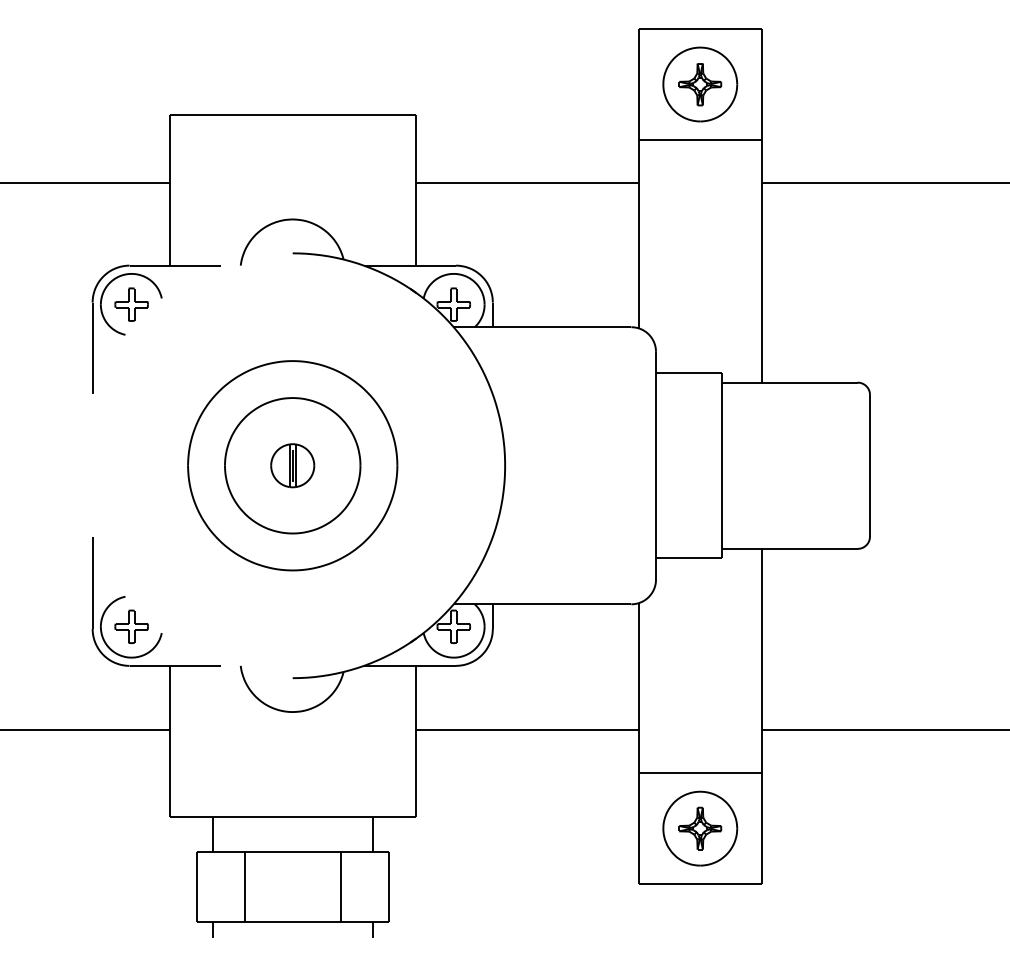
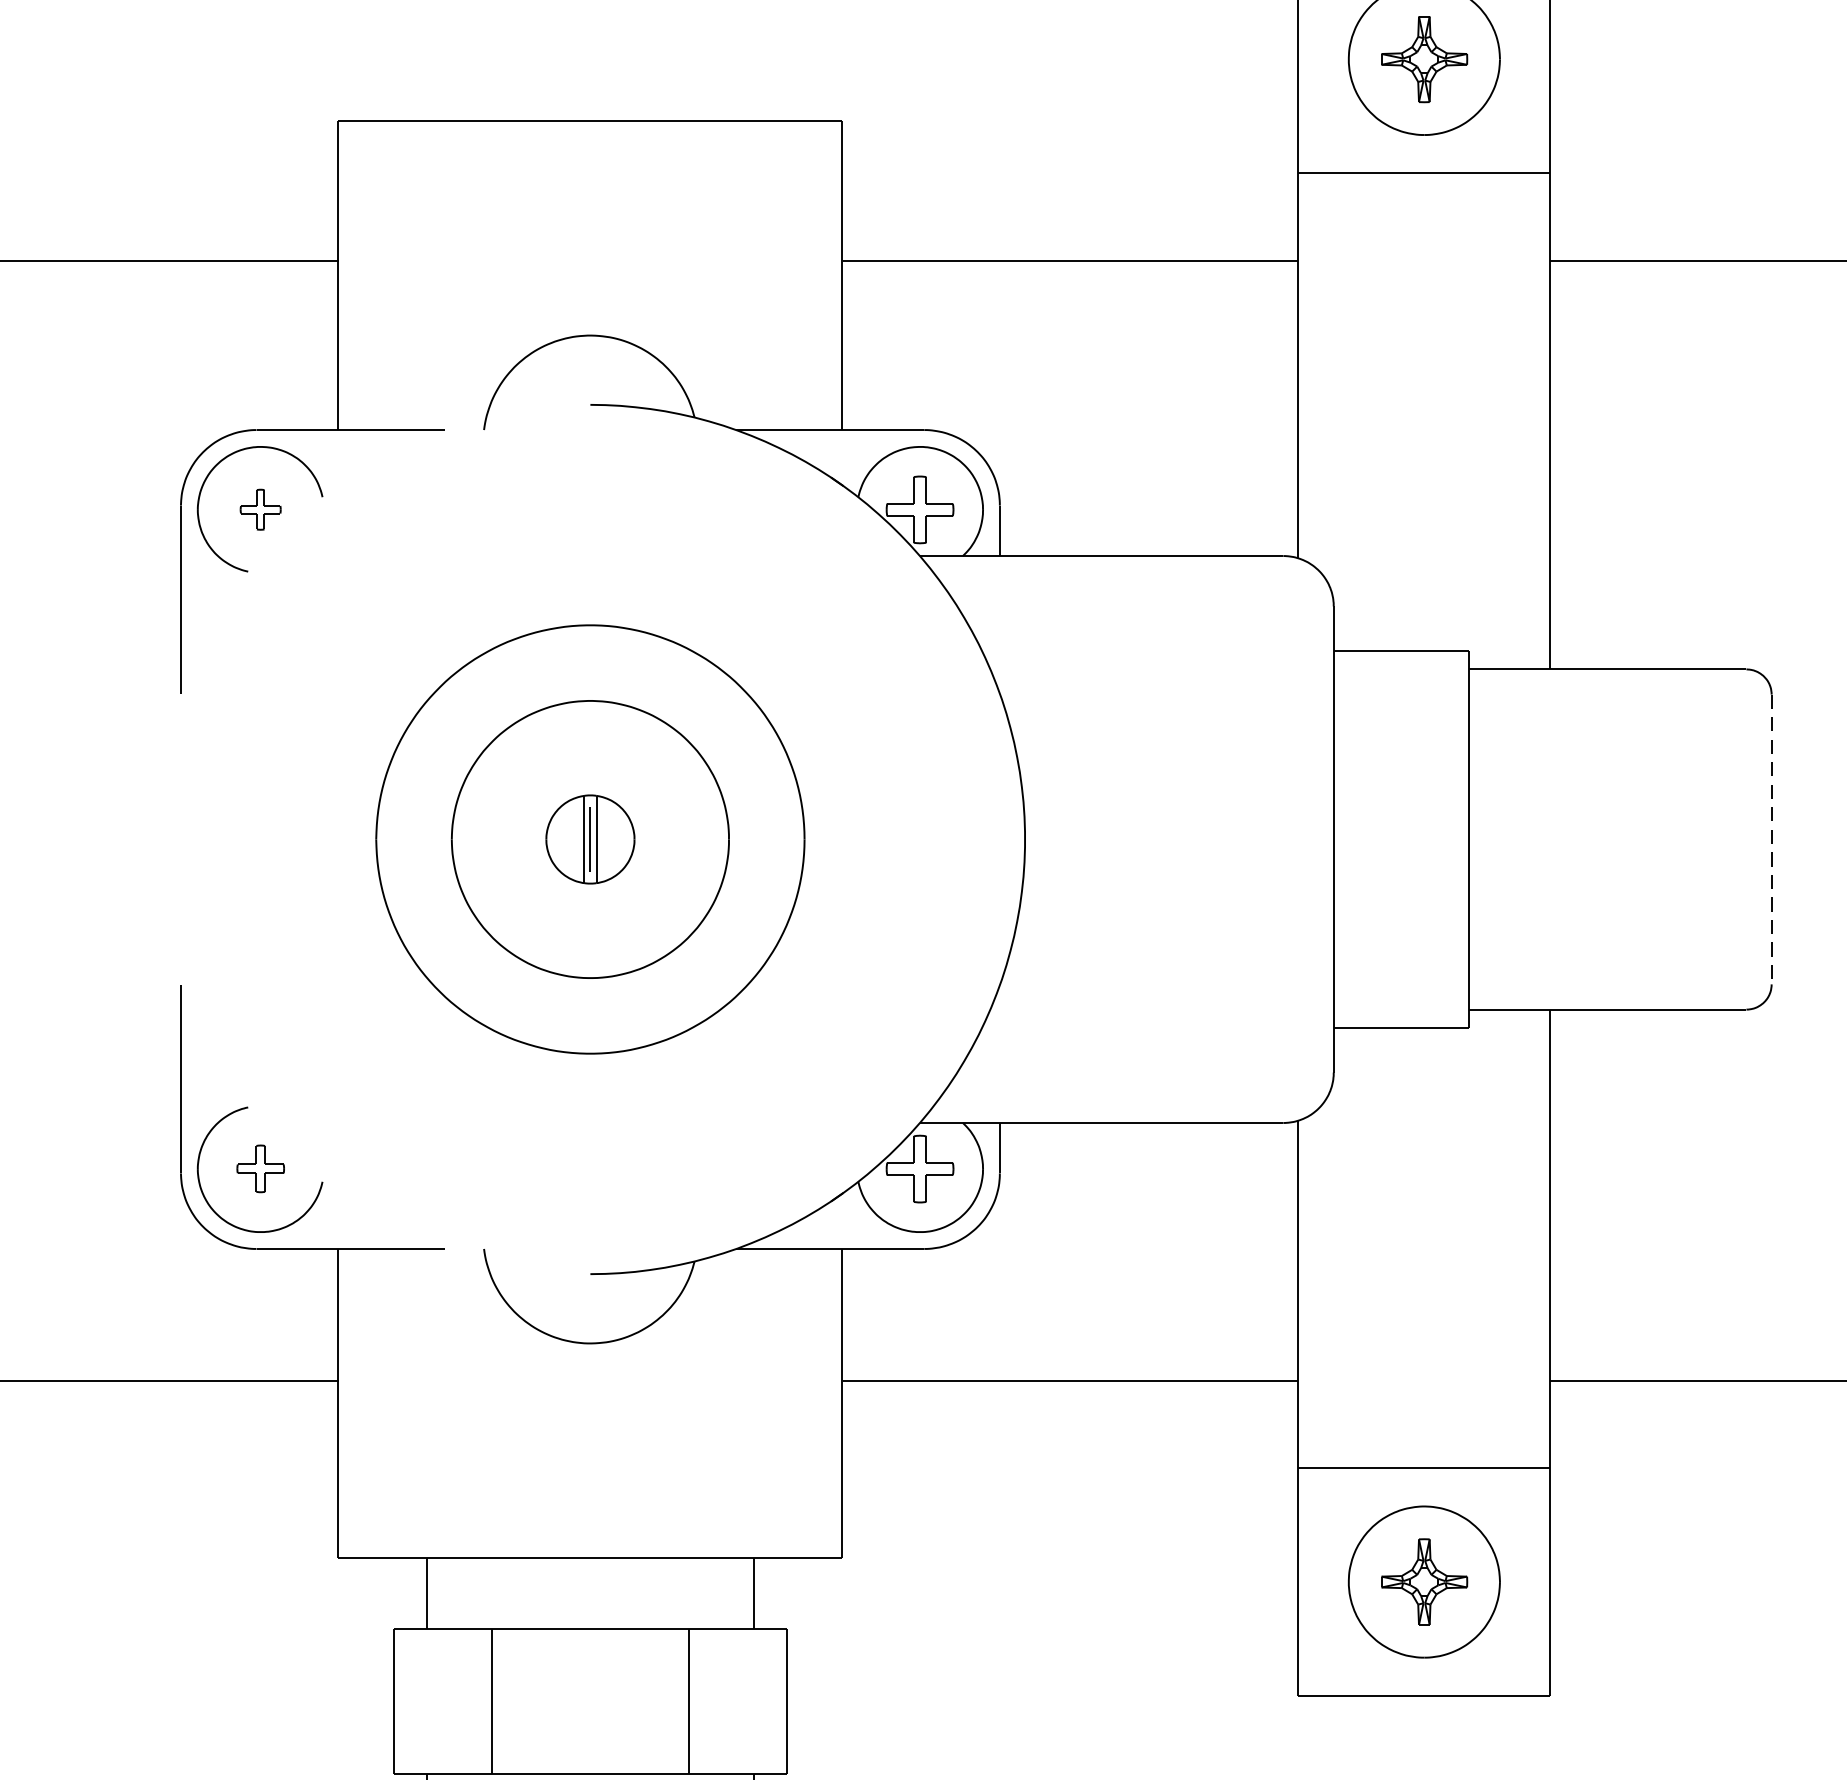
part: (131, 304) -> (260, 509), size x0.6
line: (869, 465) -> (1770, 838), solid -> dashed
part: (131, 626) -> (260, 1168), size x0.7

